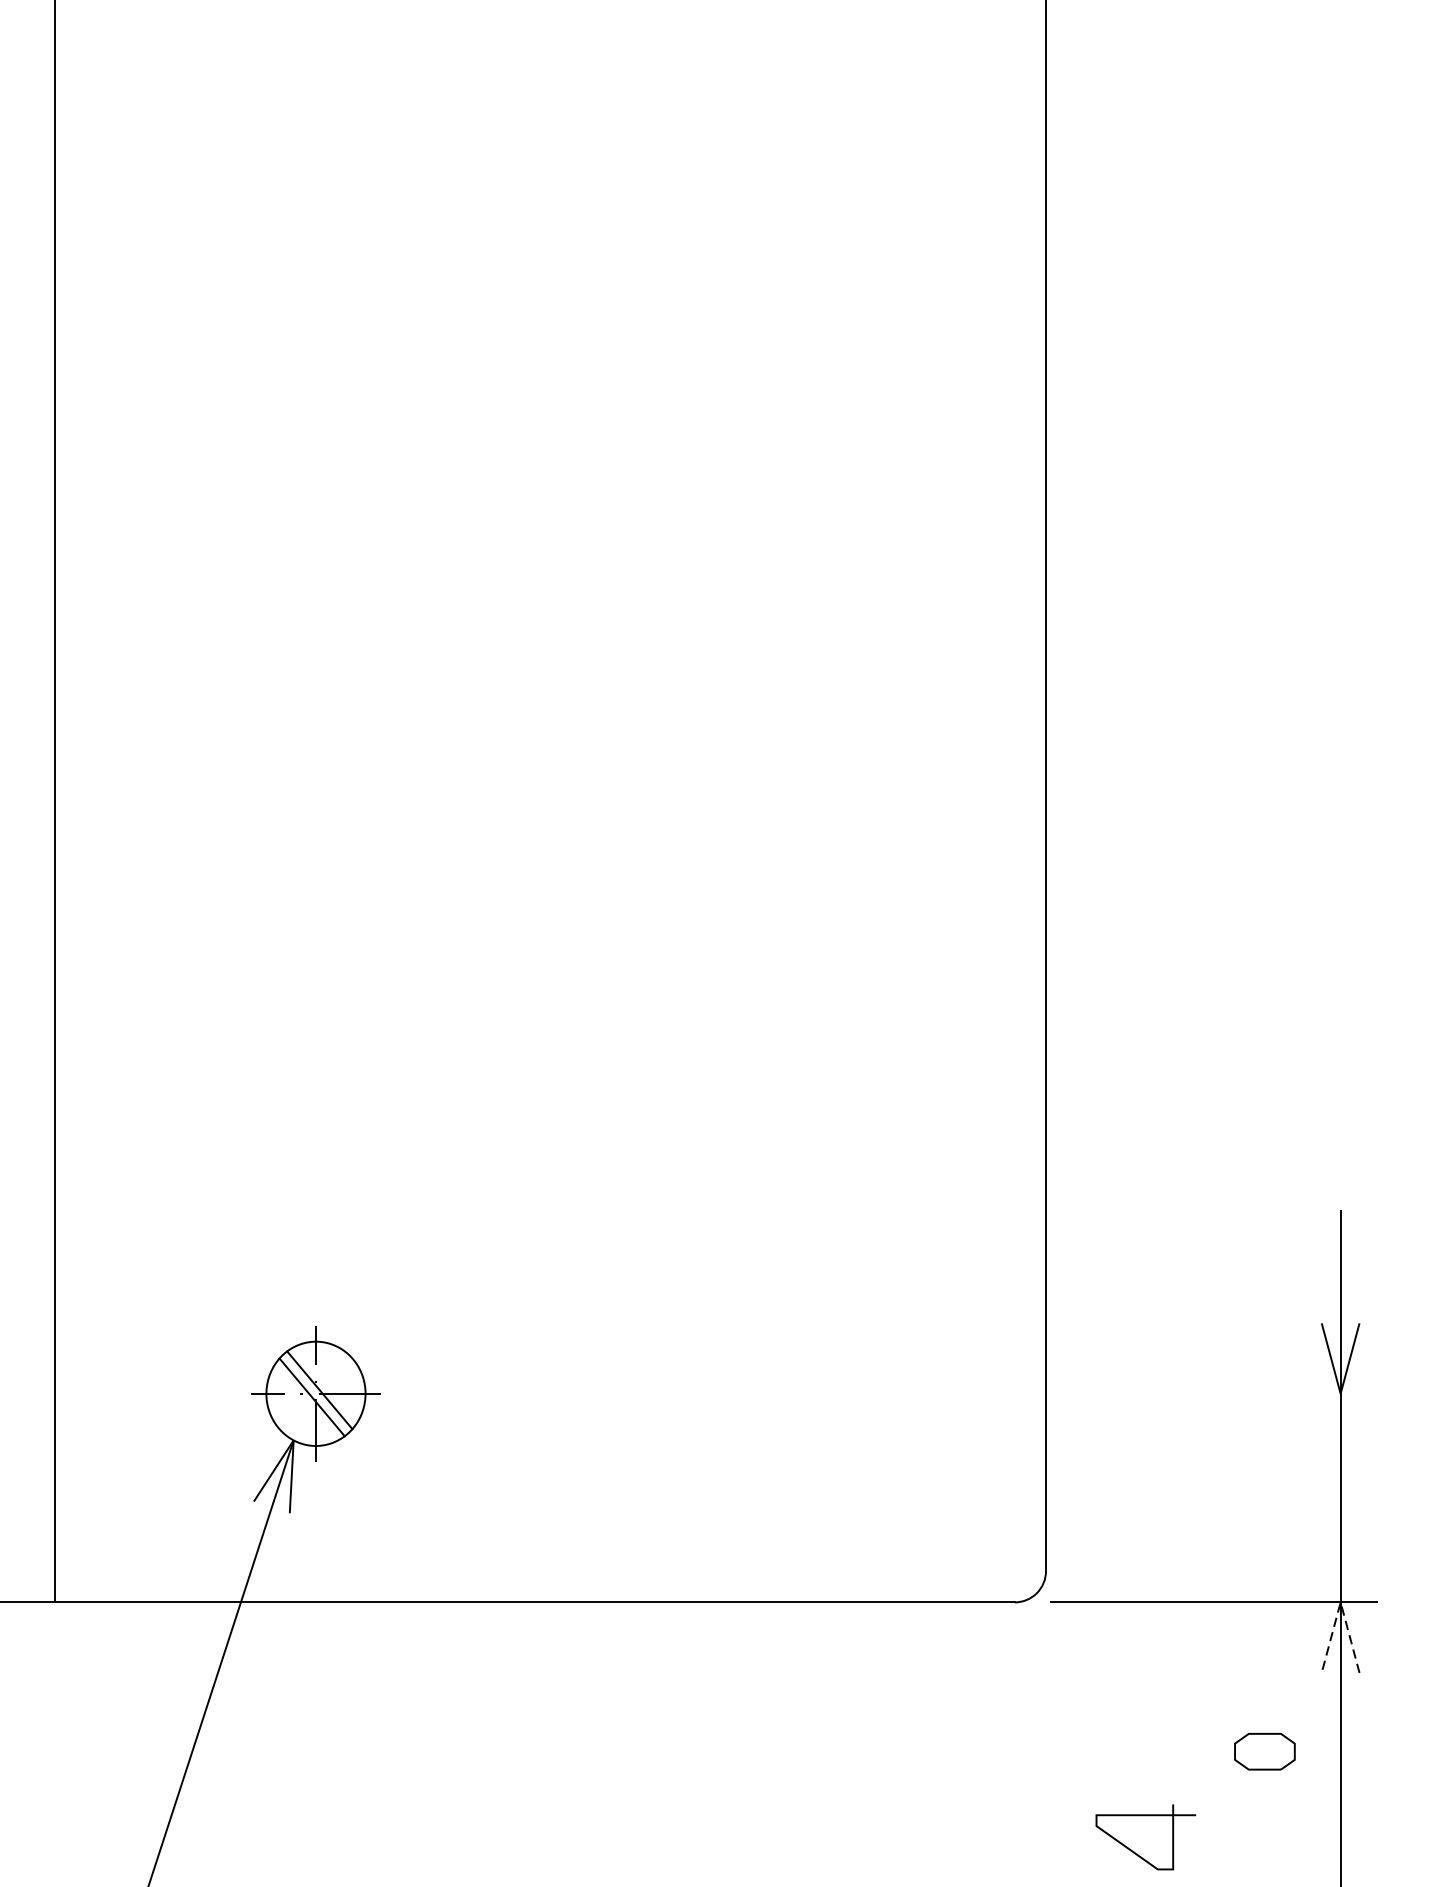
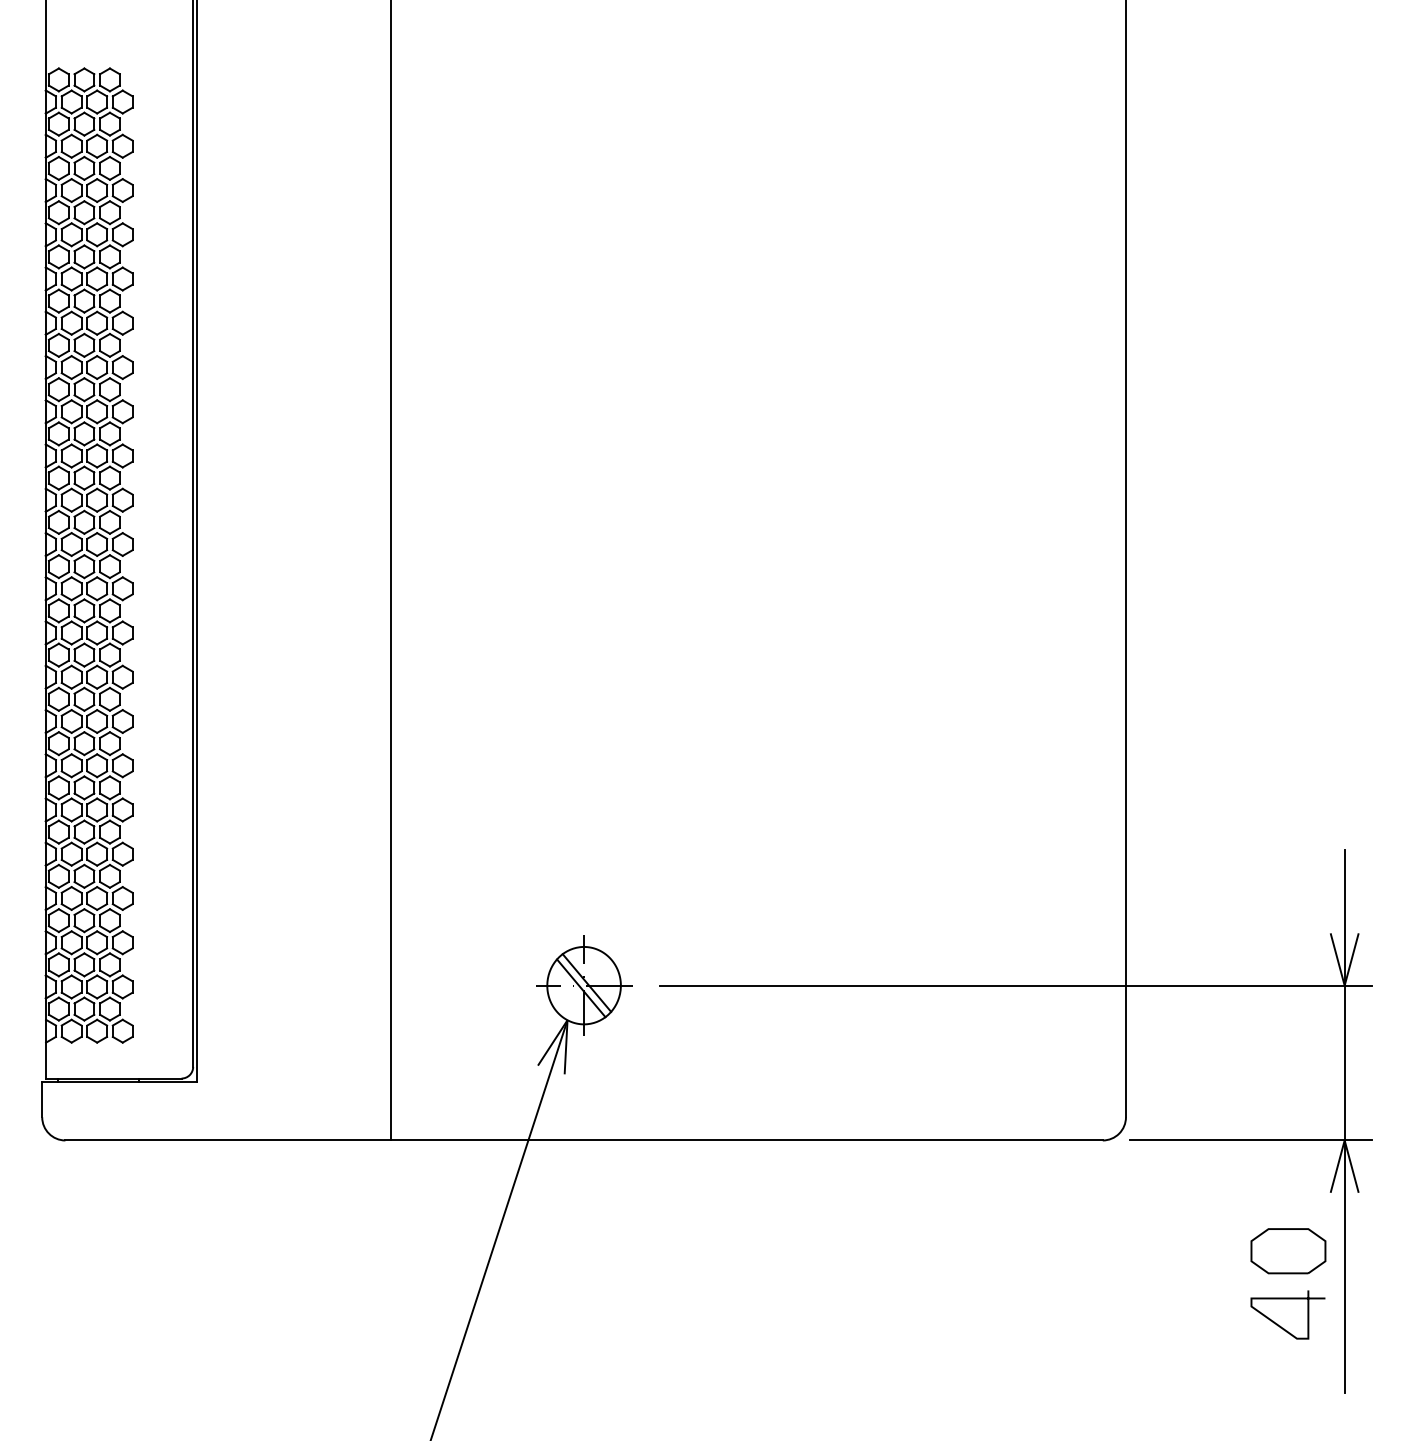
line: (897, 1393) -> (1015, 985), added
line: (1340, 1602) -> (1344, 1140), dashed -> solid
part: (1264, 1751) -> (1288, 1251), size x1.67
curve: (1135, 1851) -> (1280, 1325), moved

